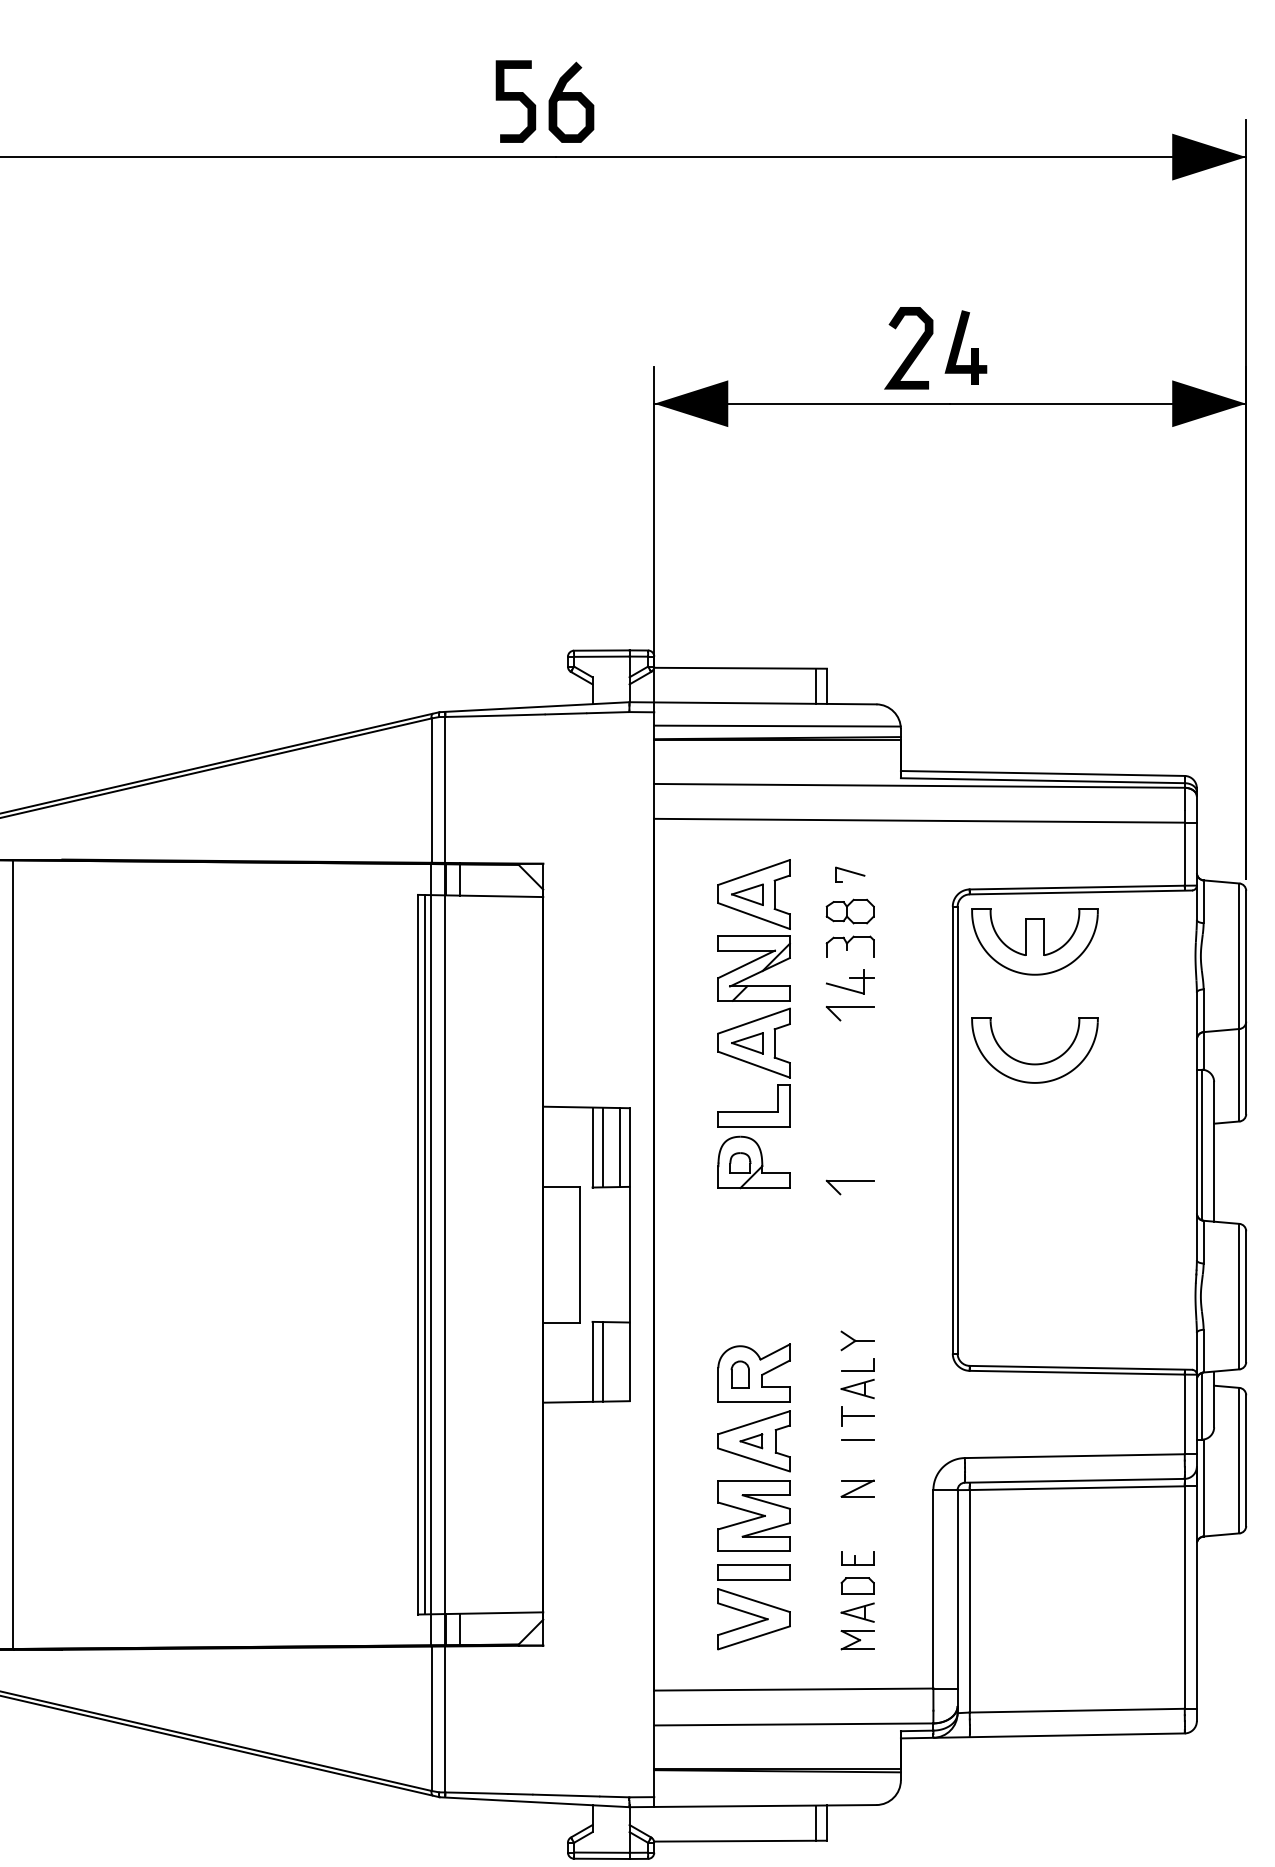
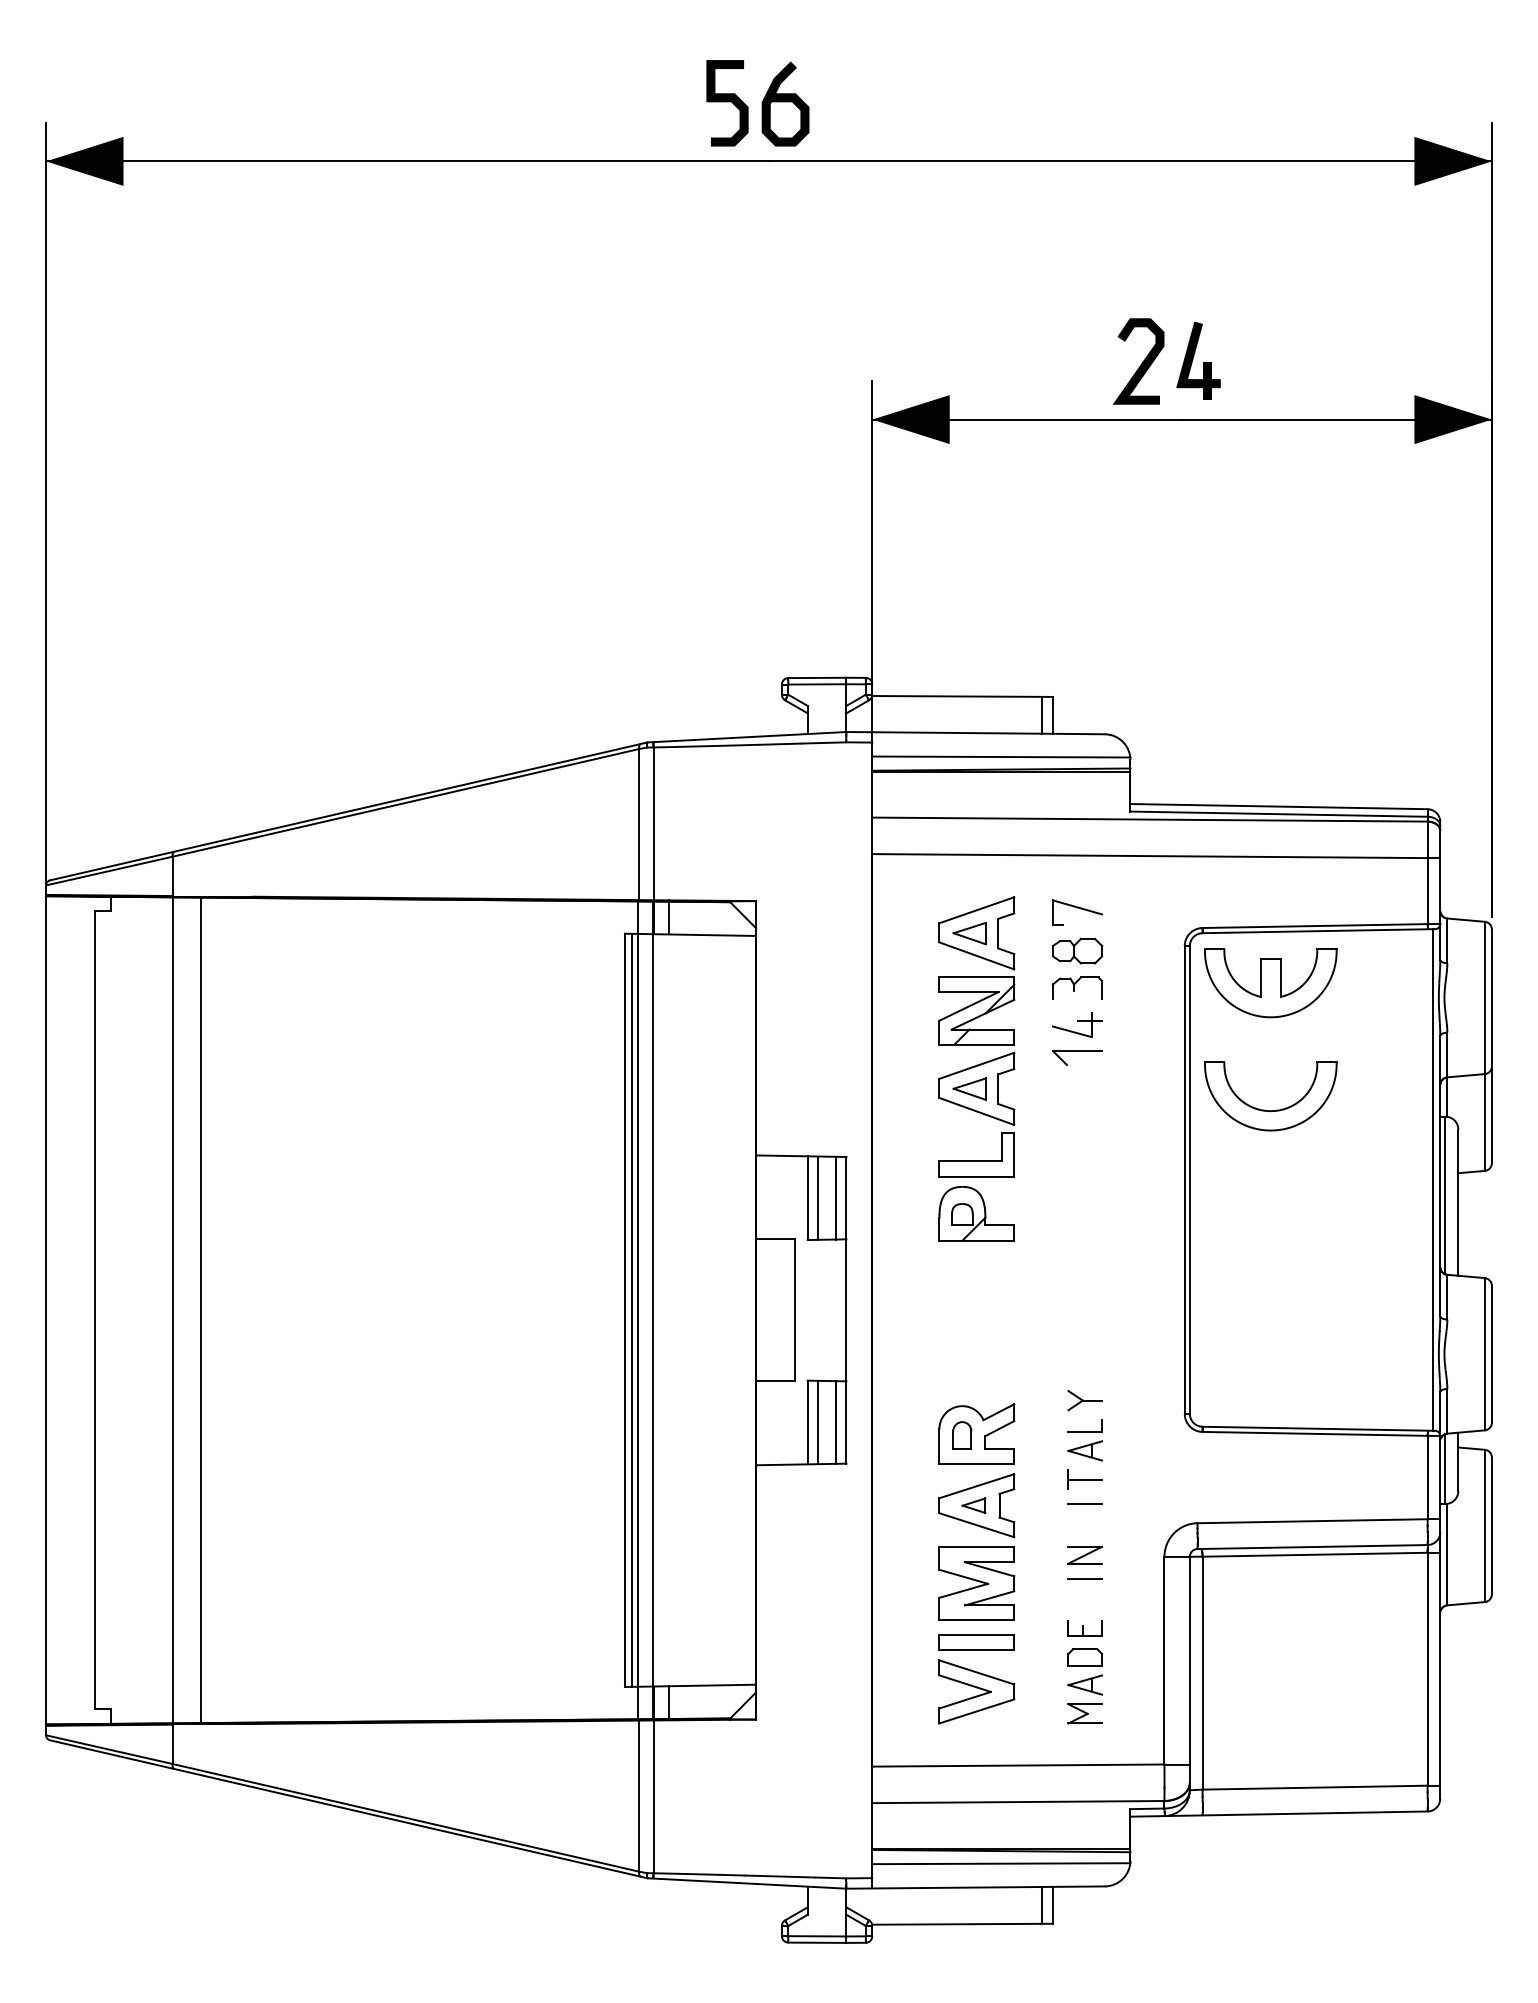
part: (850, 874) -> (1077, 912), size x1.67
line: (1189, 1129) -> (1432, 1179), added
part: (850, 1187) -> (1077, 1239), removed
line: (620, 1361) -> (836, 1422), added
line: (857, 1510) -> (1085, 1578), added
line: (777, 1783) -> (1001, 1863), added

